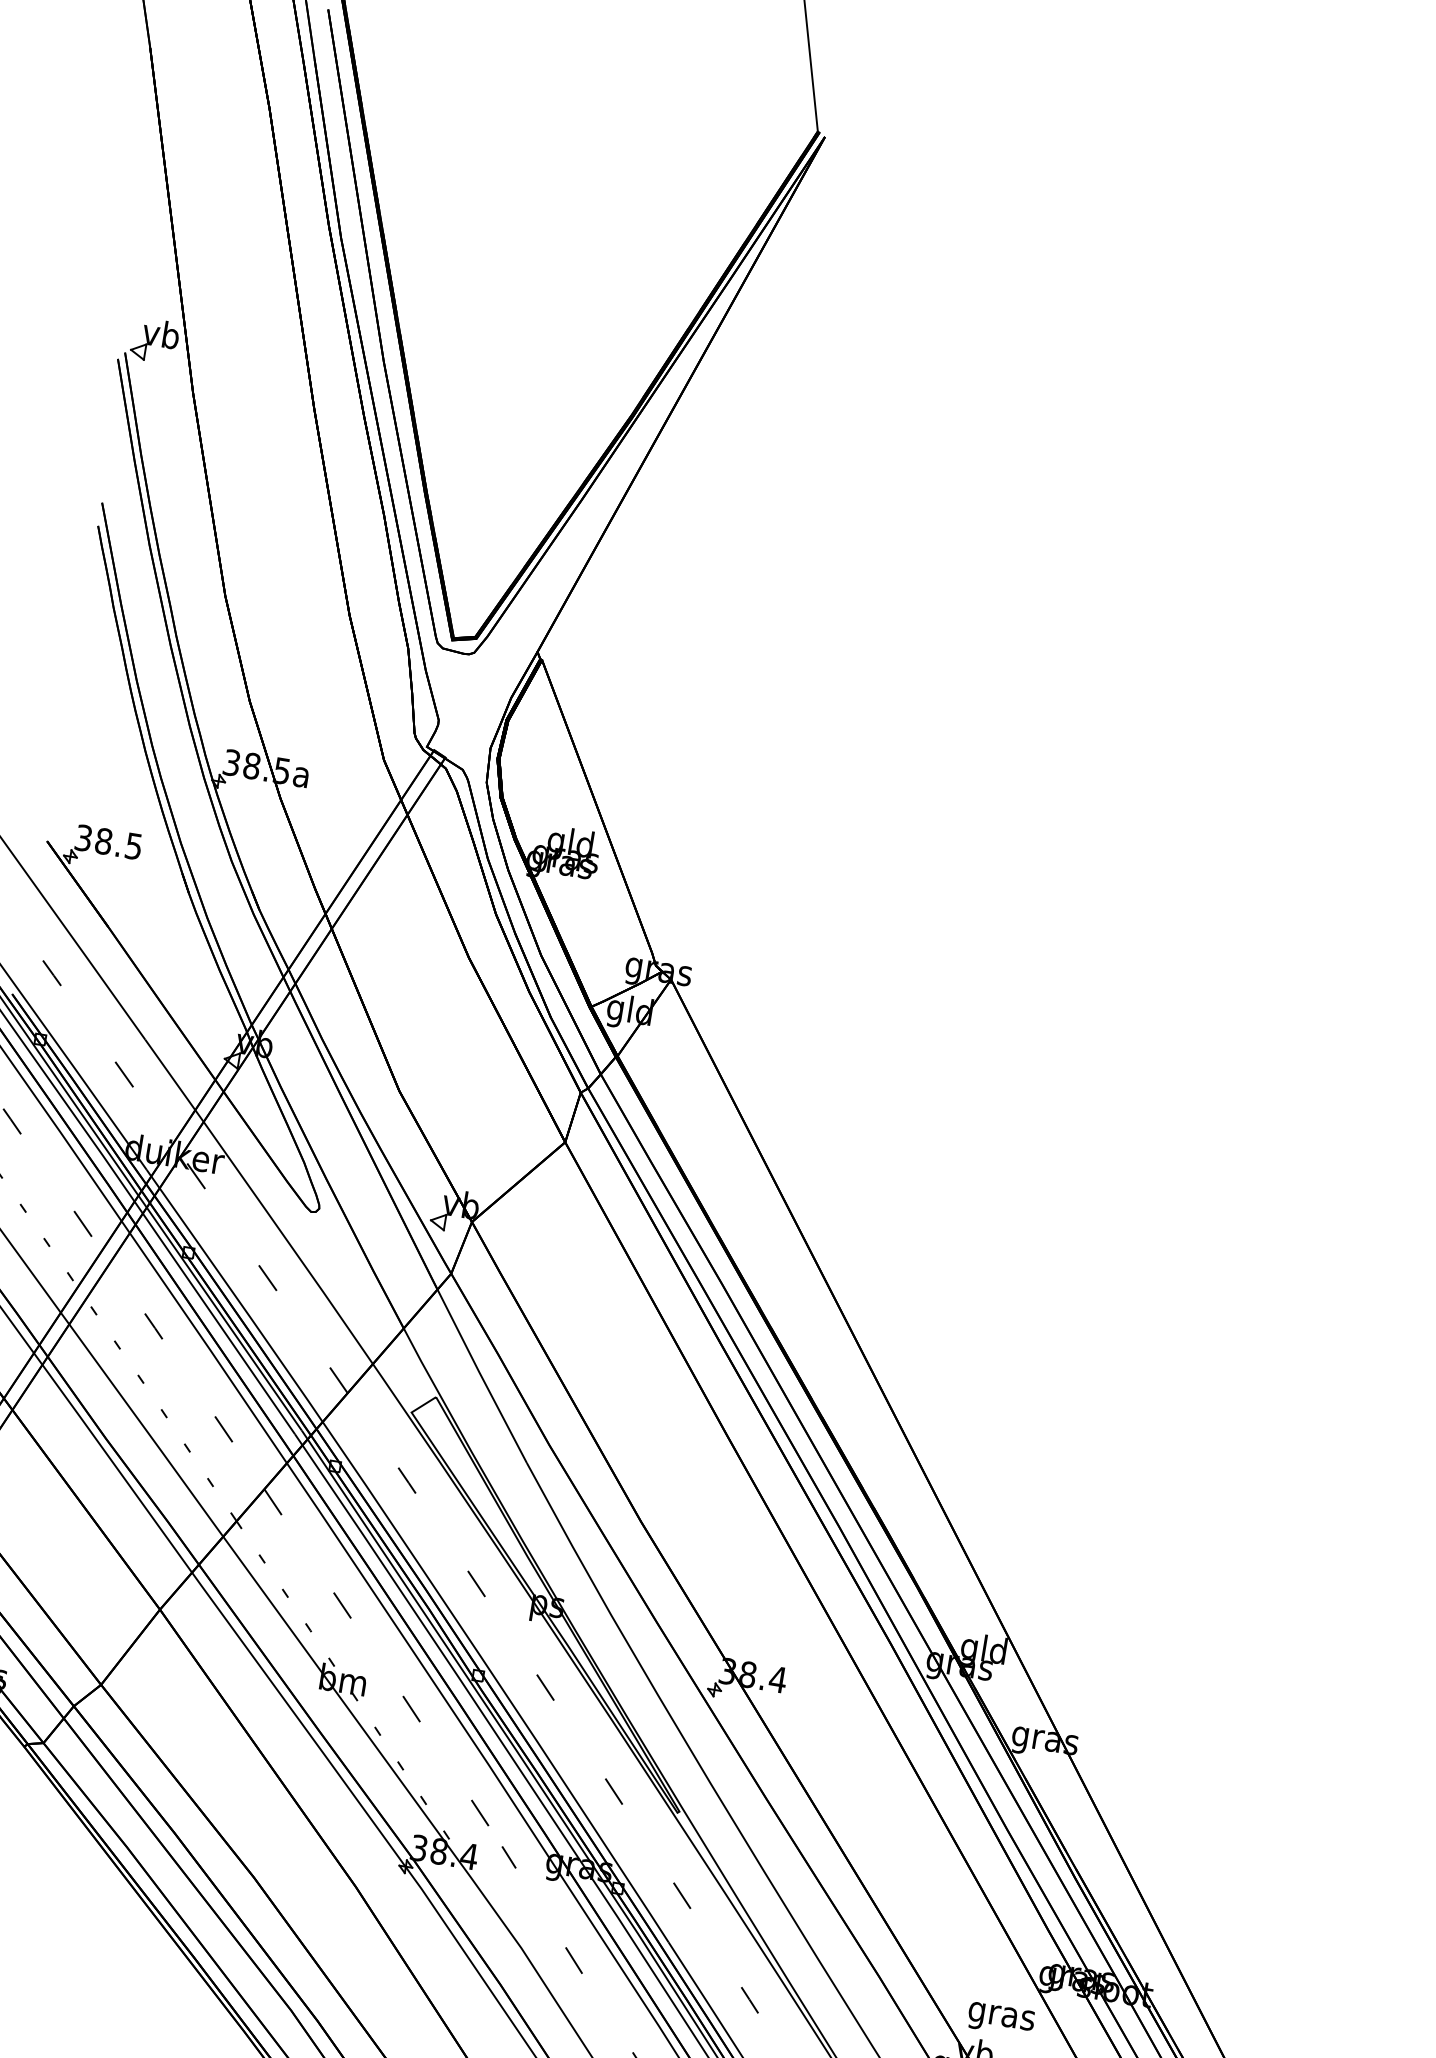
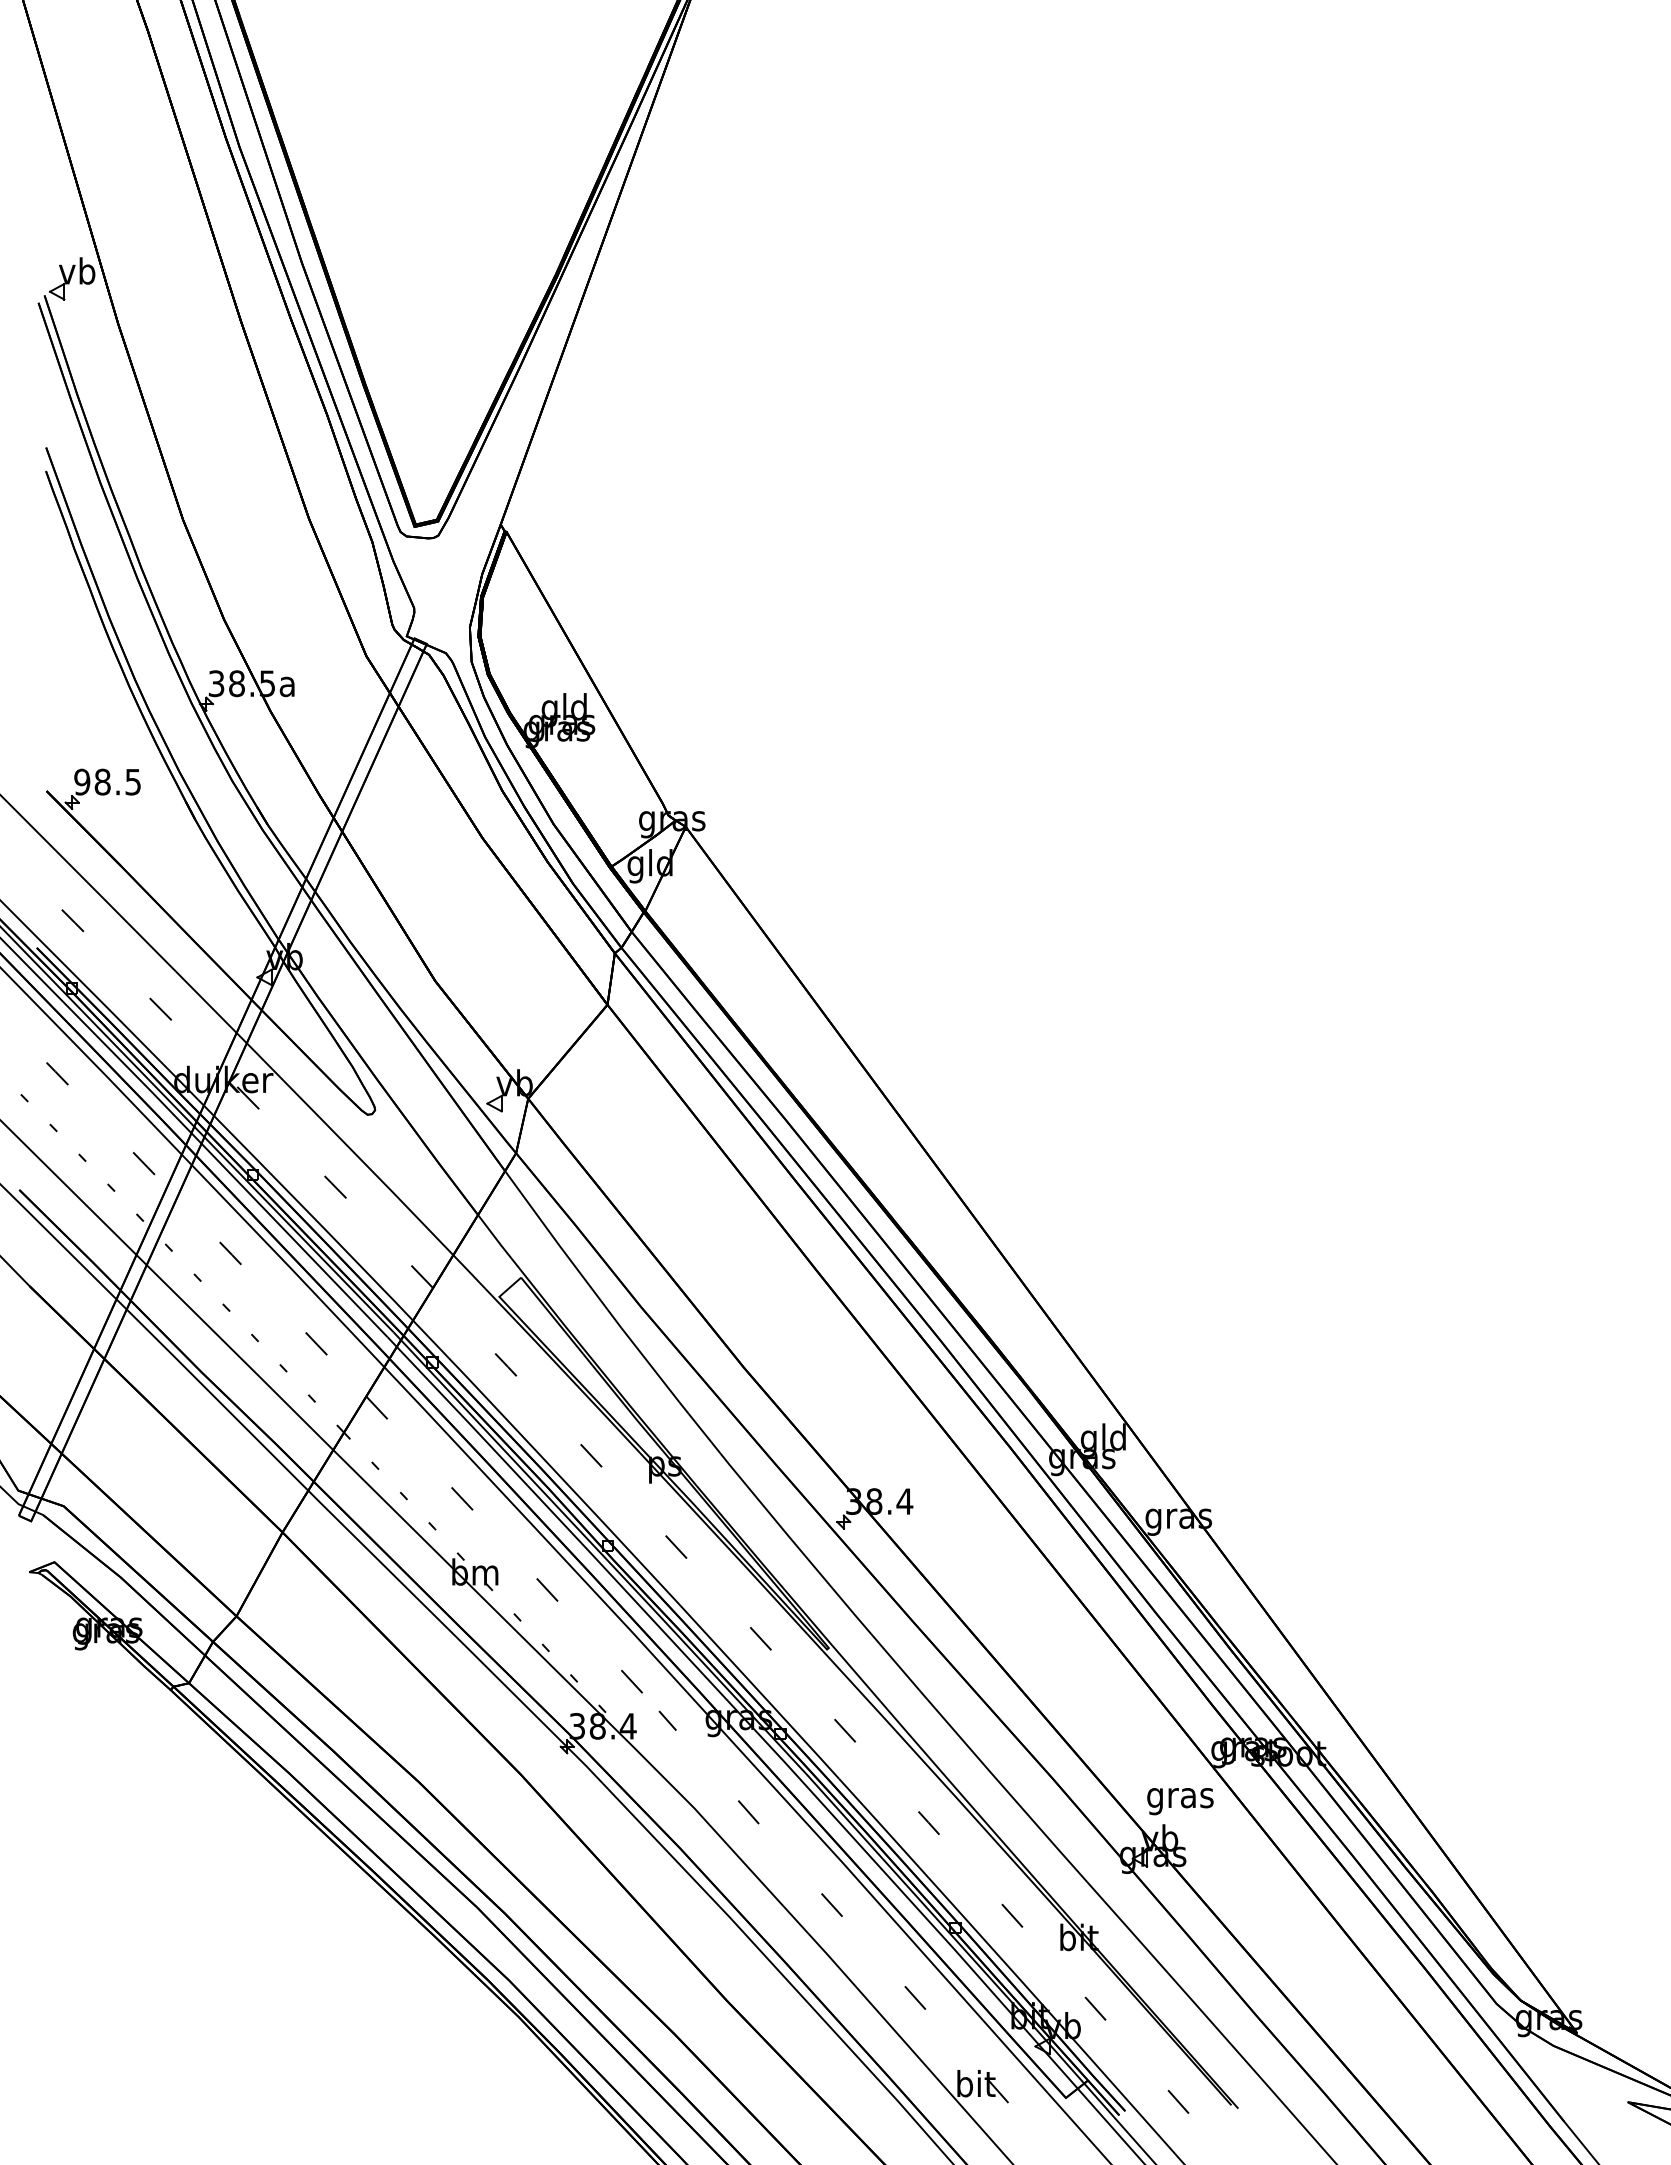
text: (84, 837) -> (82, 781), 38.5 -> 98.5

